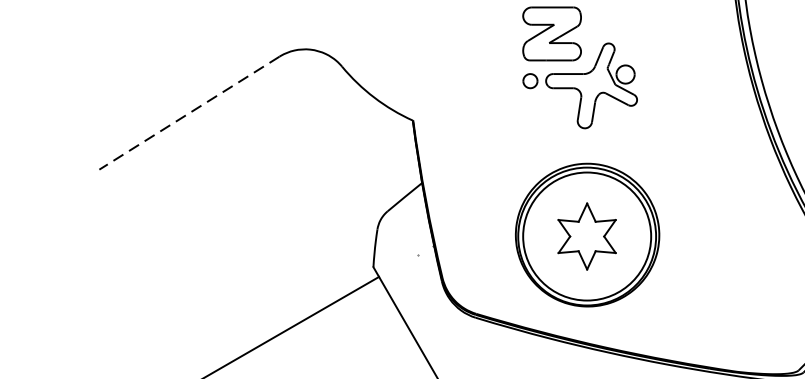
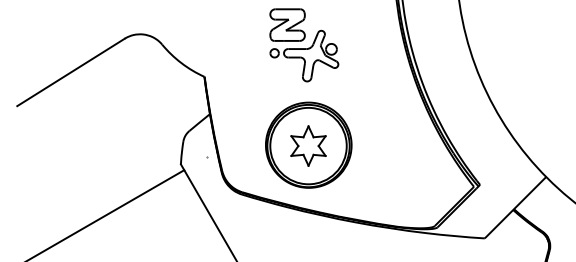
line: (188, 113) -> (70, 72), dashed -> solid

